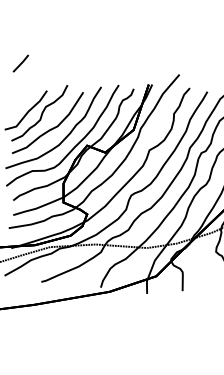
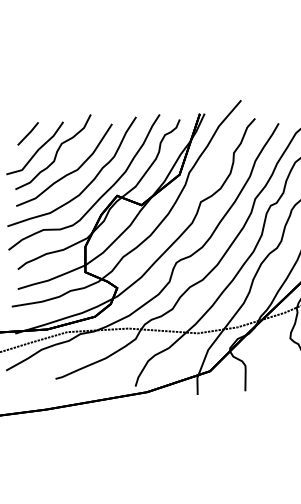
line: (20, 63) -> (27, 133), moved

